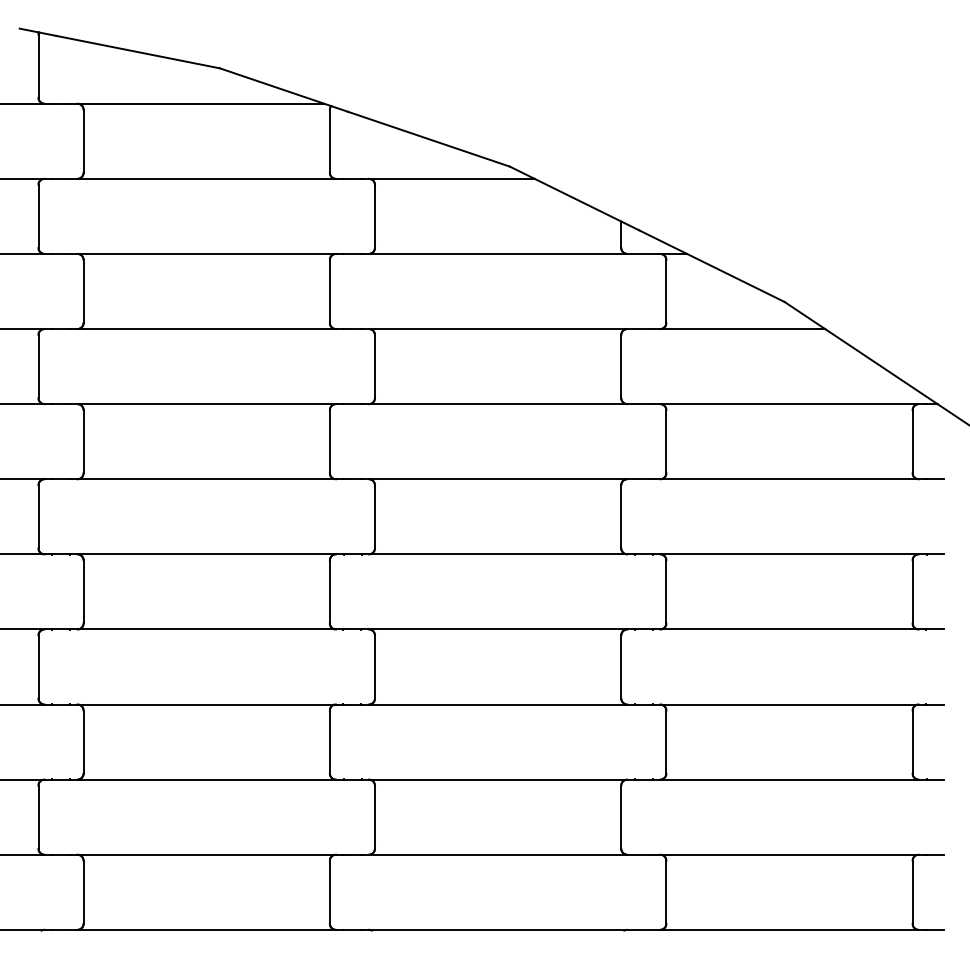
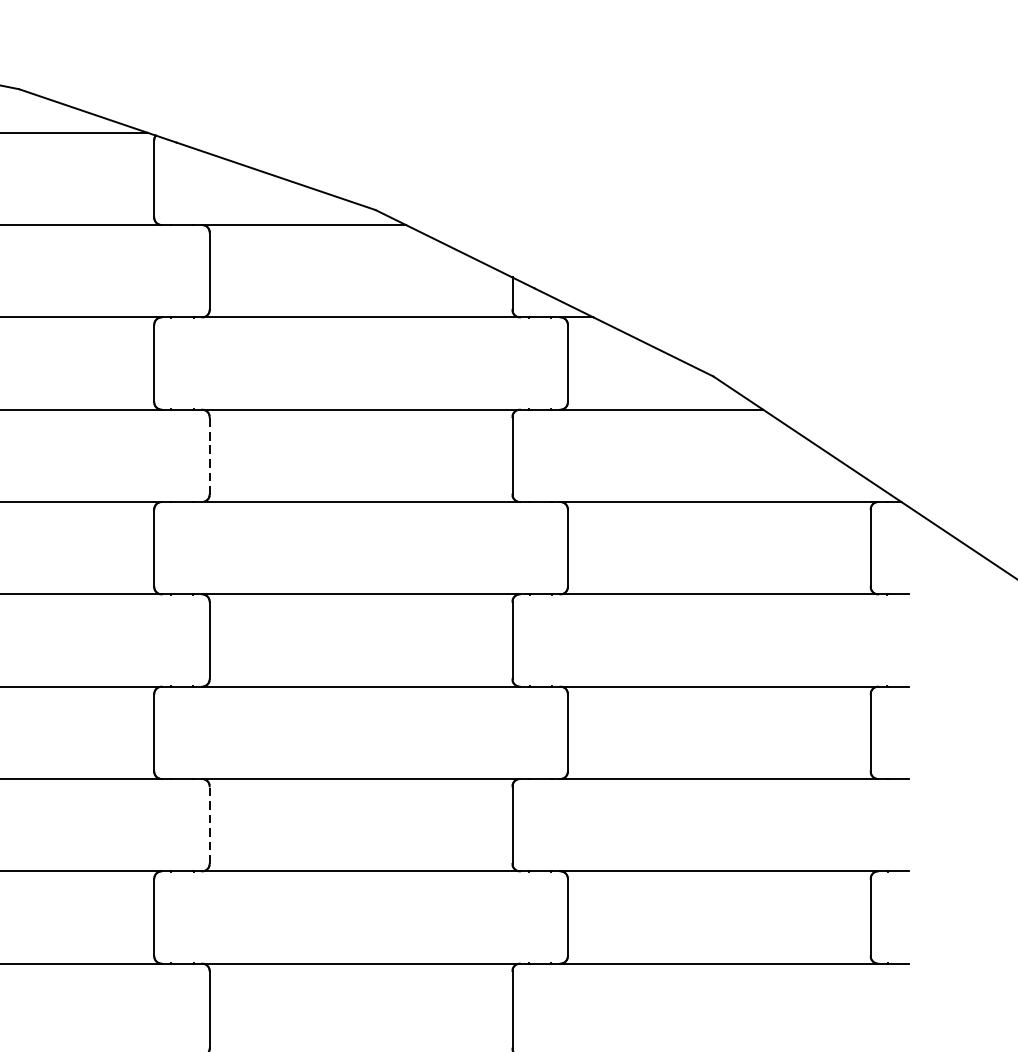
line: (374, 366) -> (209, 455), solid -> dashed
line: (374, 666) -> (209, 824), solid -> dashed

